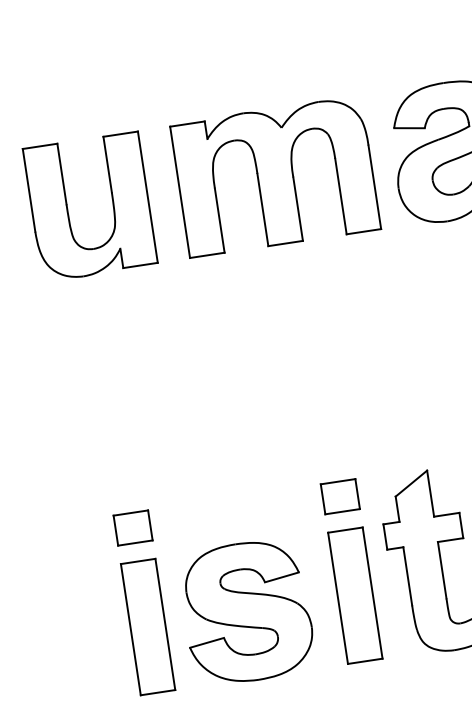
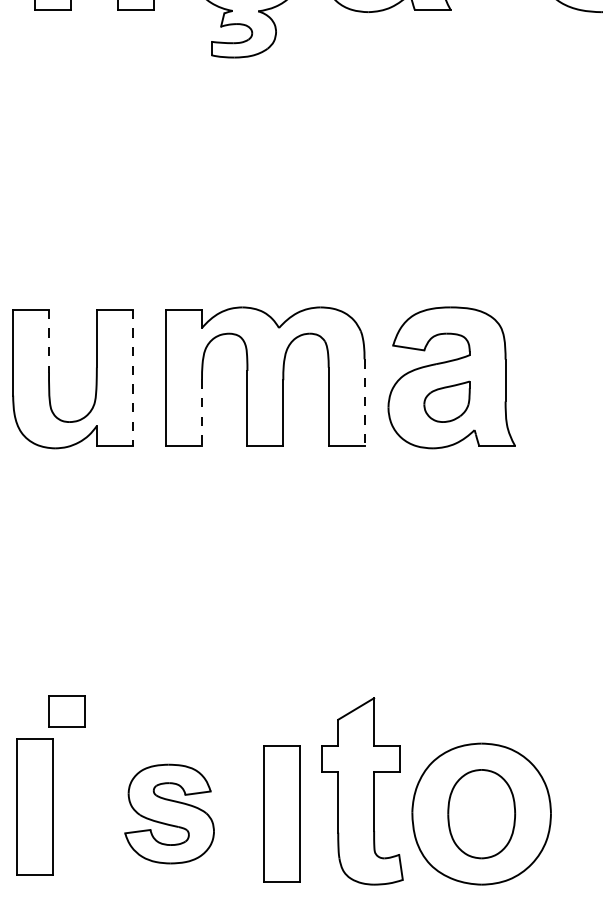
line: (62, 174) -> (49, 341), solid -> dashed
line: (374, 188) -> (364, 403), solid -> dashed
line: (147, 197) -> (132, 378), solid -> dashed
line: (220, 221) -> (202, 413), solid -> dashed
part: (339, 496) -> (281, 711), removed
part: (246, 611) -> (169, 813), size x0.7
part: (147, 626) -> (34, 806), moved

